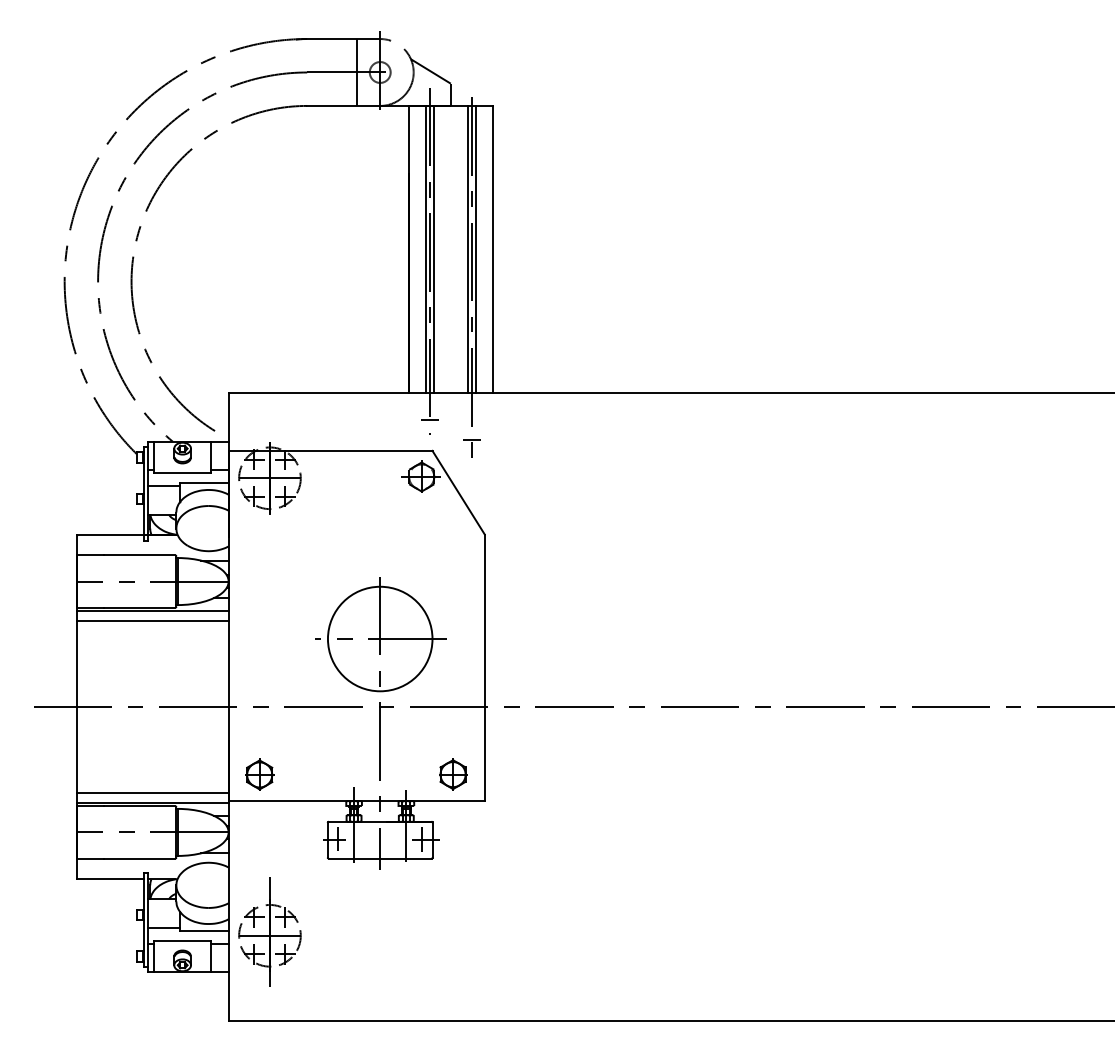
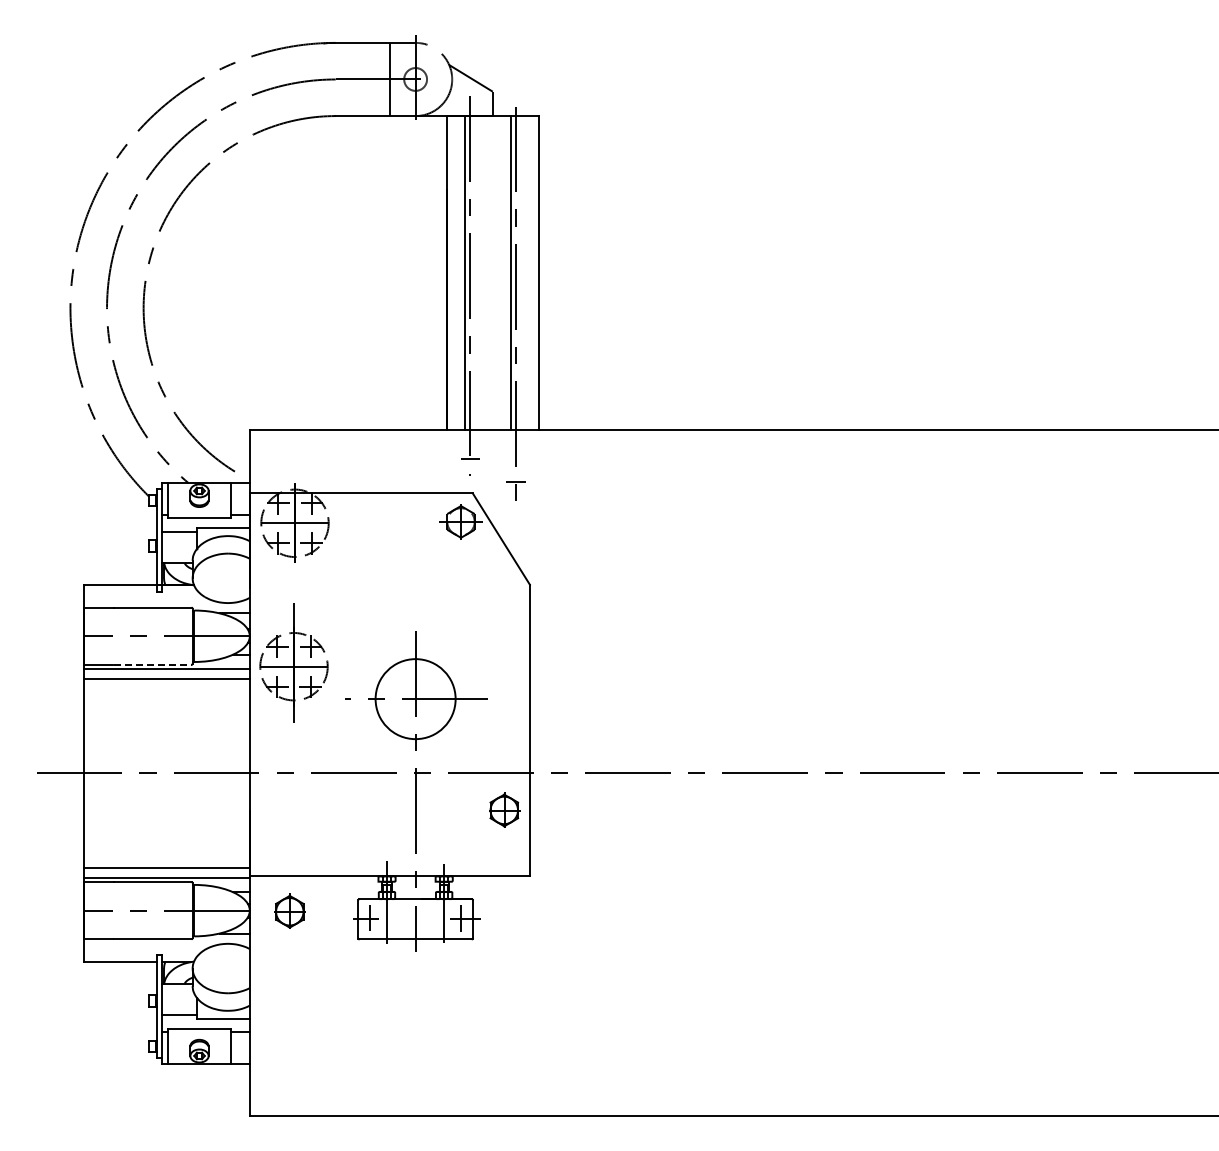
line: (434, 249) -> (474, 273), removed
line: (476, 249) -> (520, 273), removed
line: (139, 607) -> (152, 664), solid -> dashed
circle: (380, 638) -> (415, 698), size x0.7
part: (259, 773) -> (289, 910), moved
part: (453, 773) -> (504, 809), moved
part: (269, 931) -> (293, 662), moved

